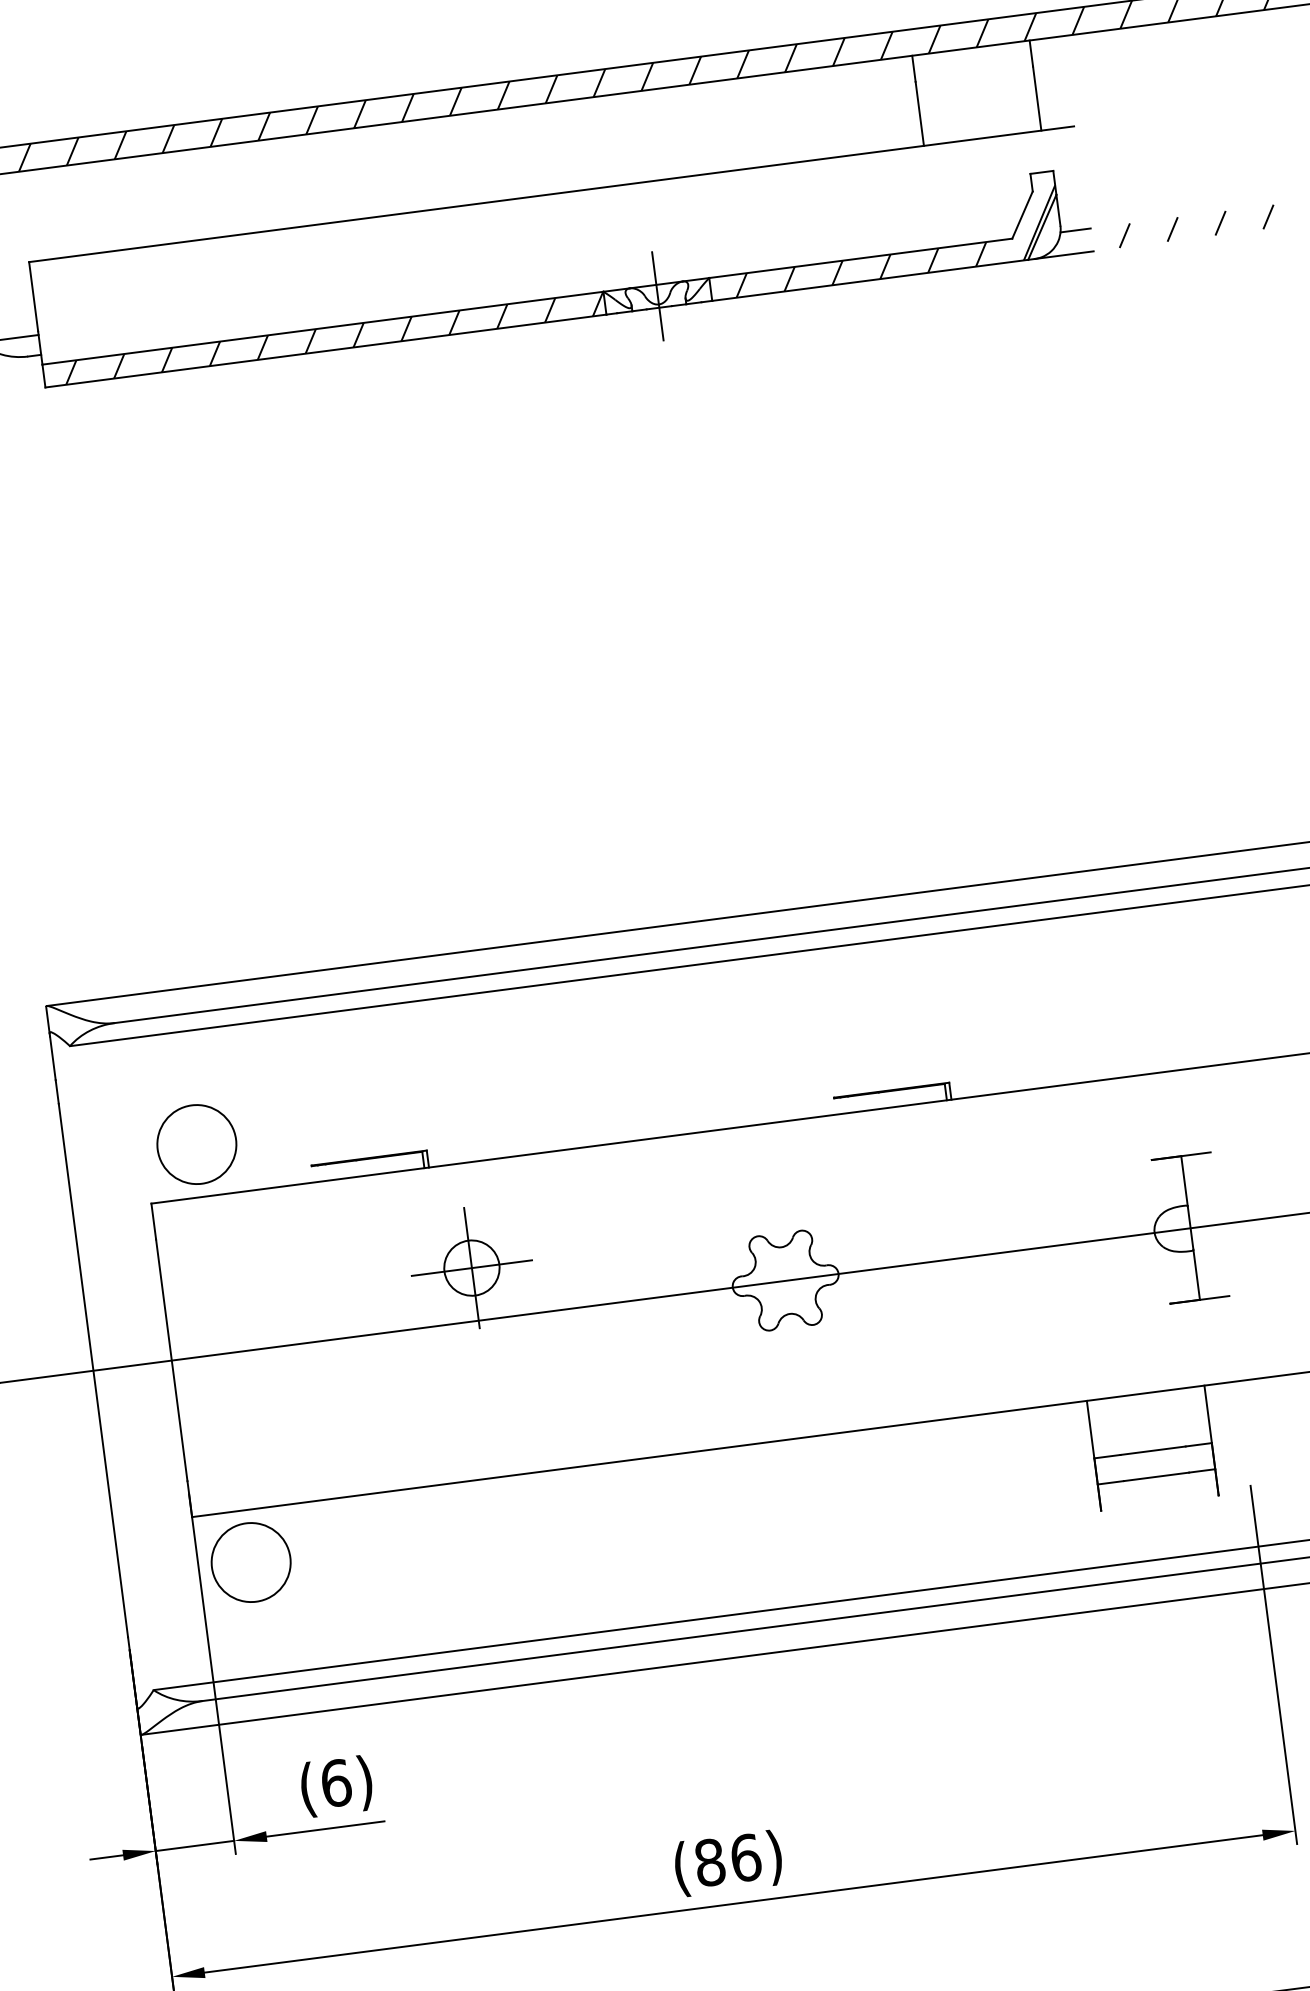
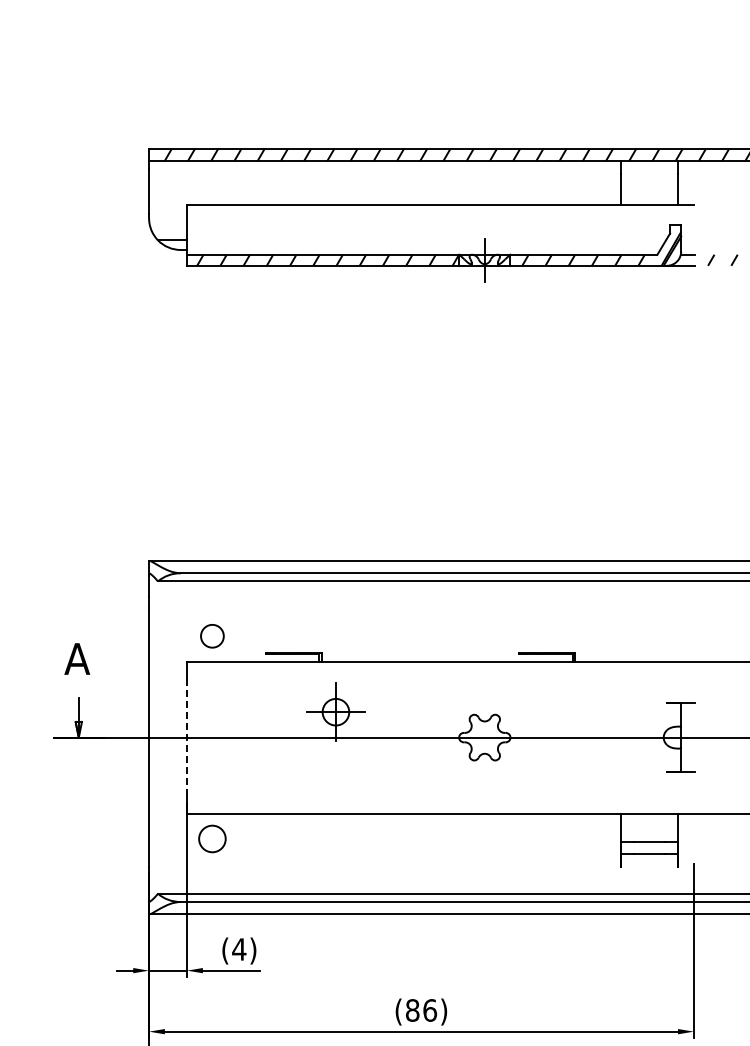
circle: (197, 1145) -> (212, 636), size x0.6
line: (172, 1359) -> (187, 737), solid -> dashed
circle: (251, 1561) -> (212, 838), size x0.7
text: (336, 1783) -> (239, 949), (6) -> (4)

